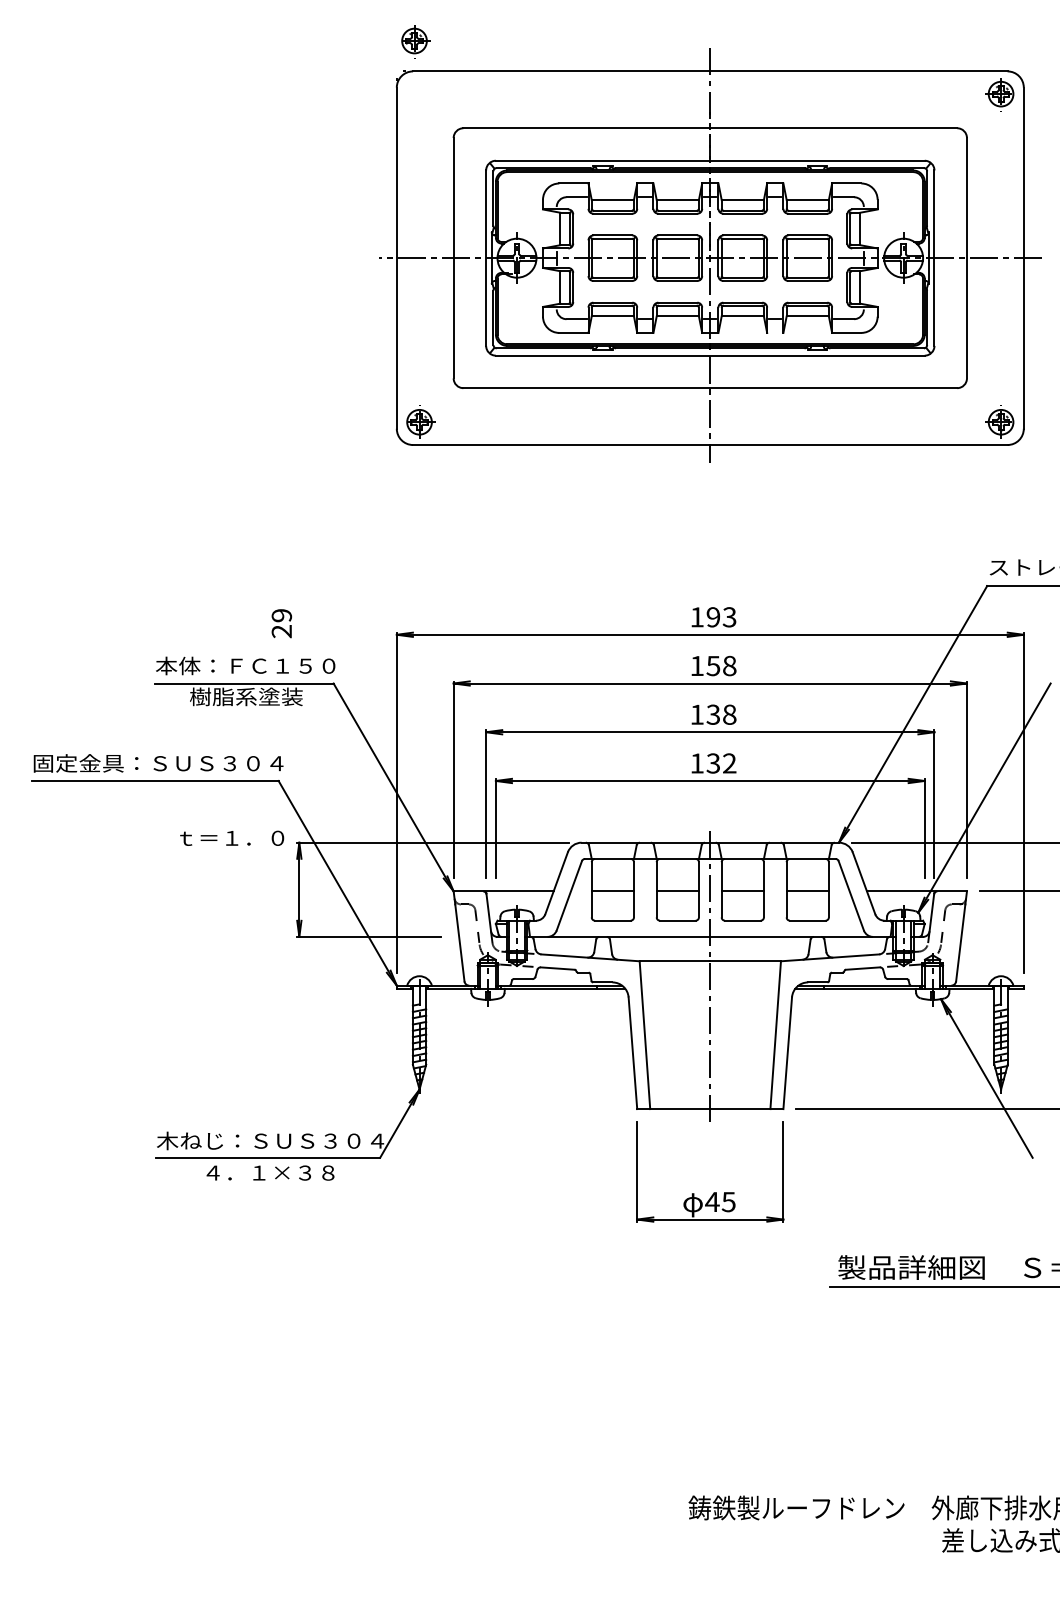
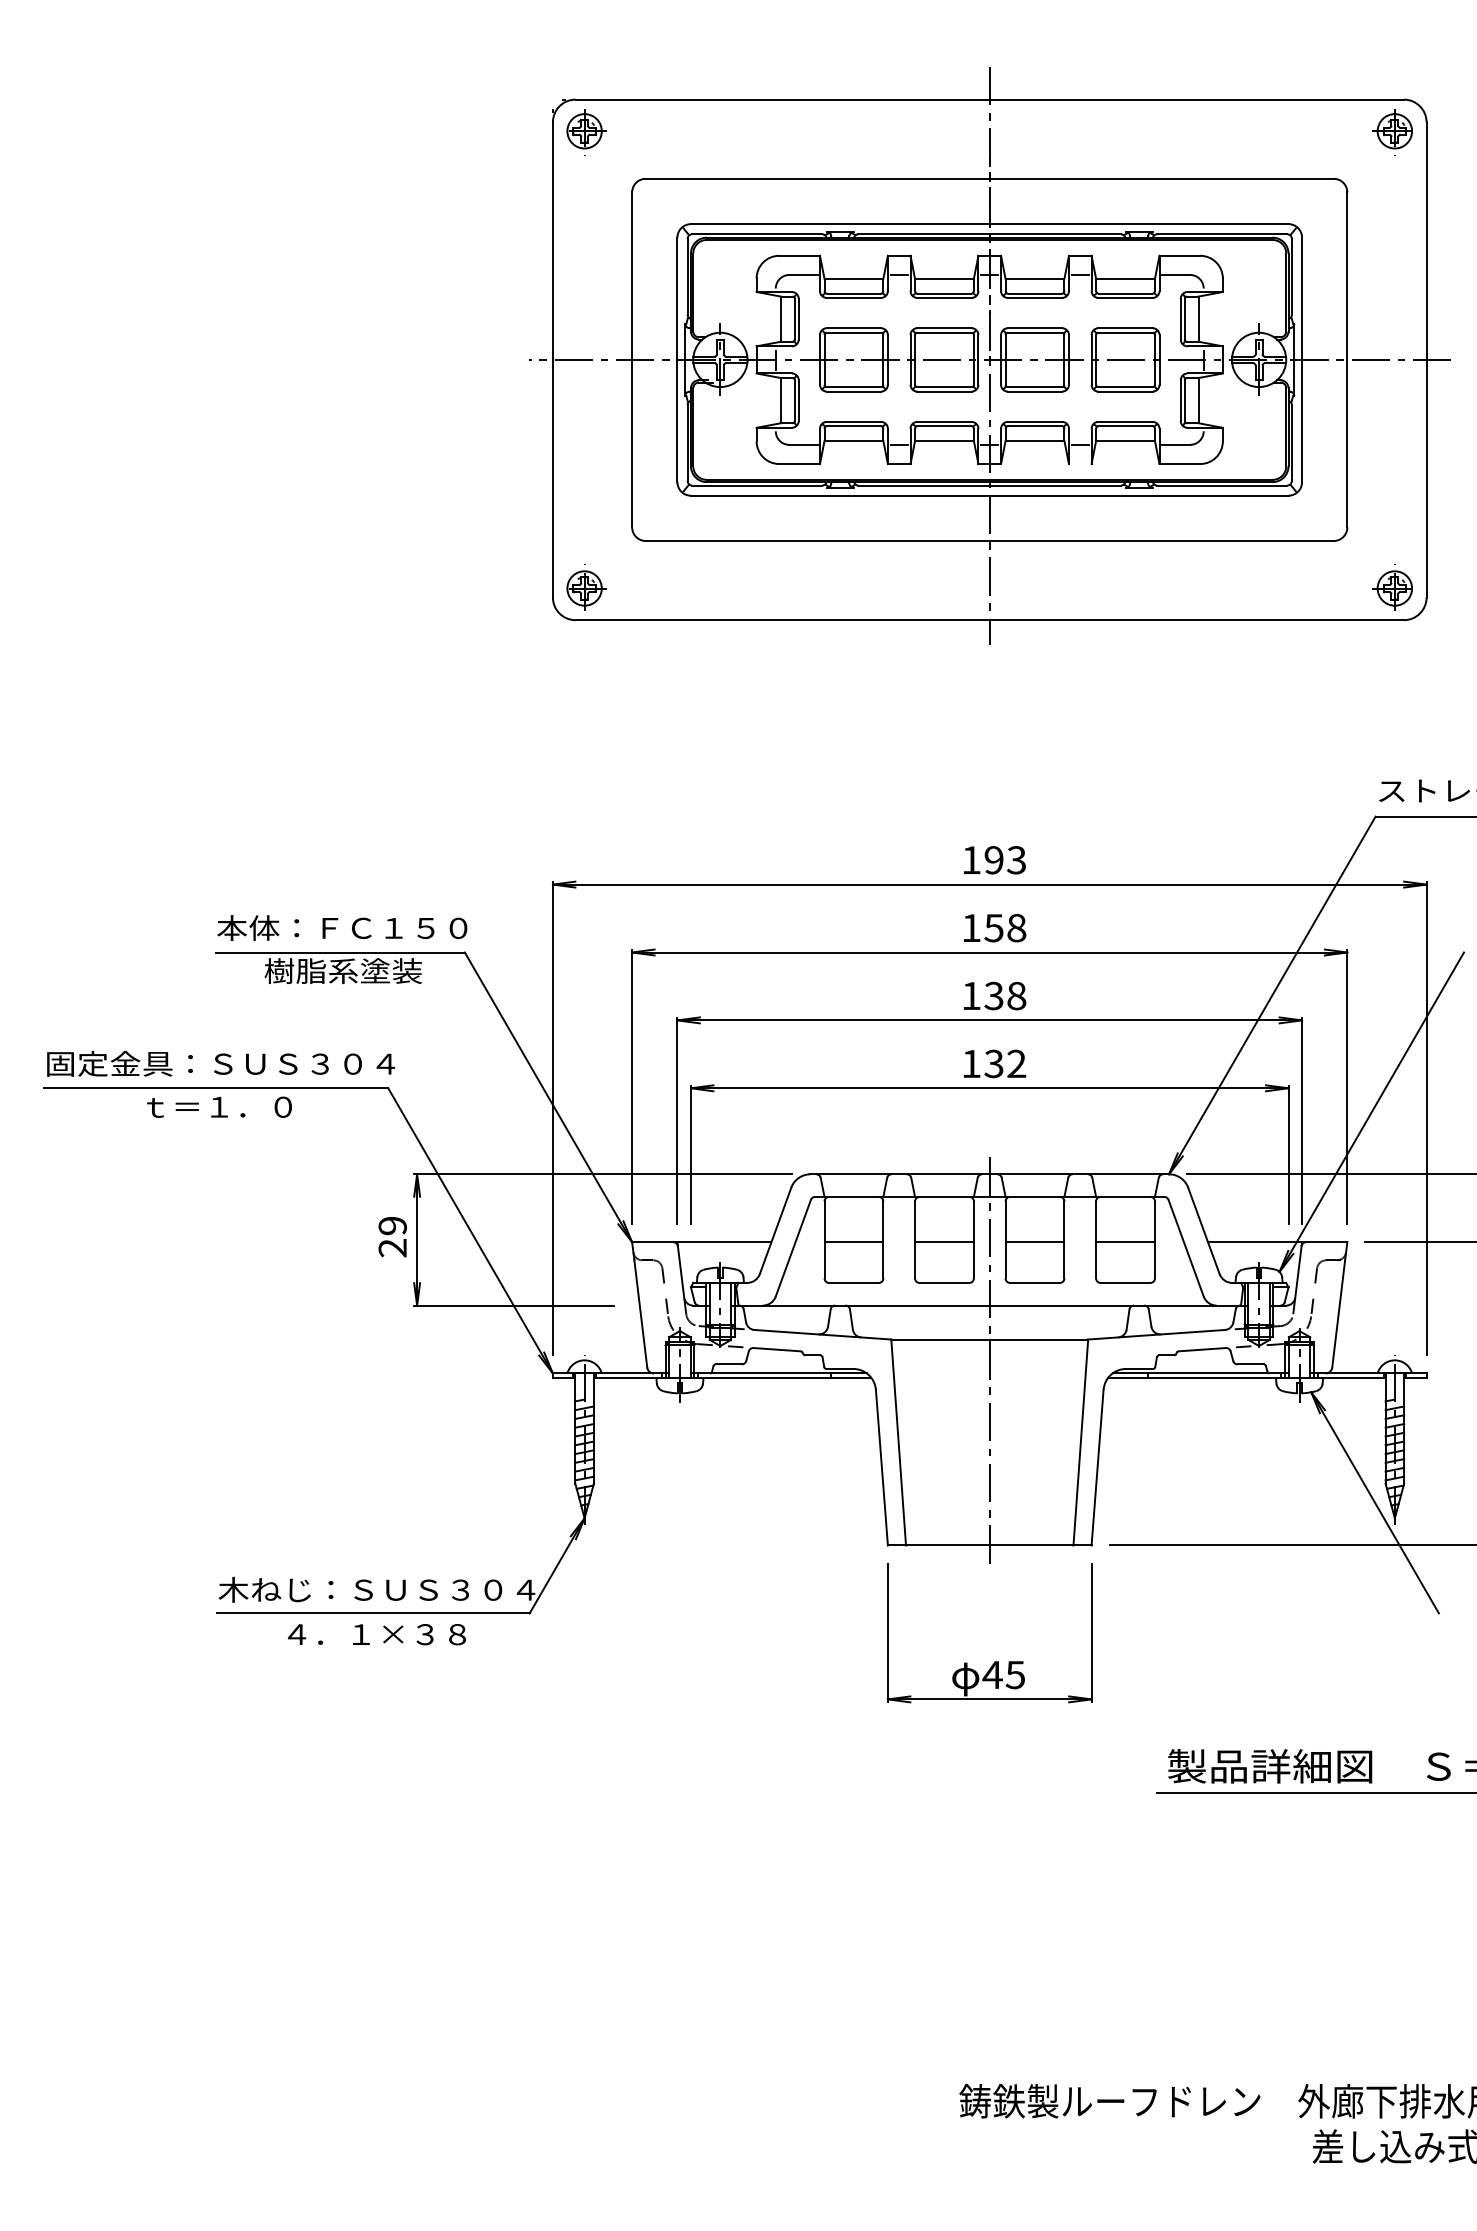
part: (415, 41) -> (586, 132), moved
text: (281, 623) -> (392, 1237), moved
text: (232, 837) -> (219, 1106), moved

